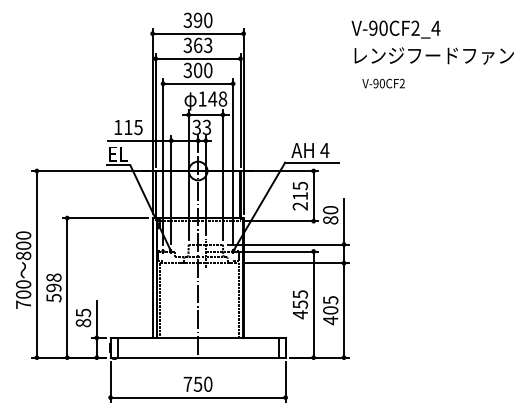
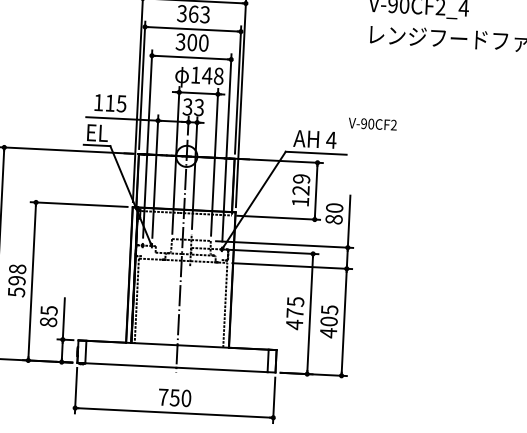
text: (383, 83) -> (372, 124), moved
text: (299, 195) -> (300, 189), 215 -> 129
text: (300, 304) -> (295, 313), 455 -> 475

